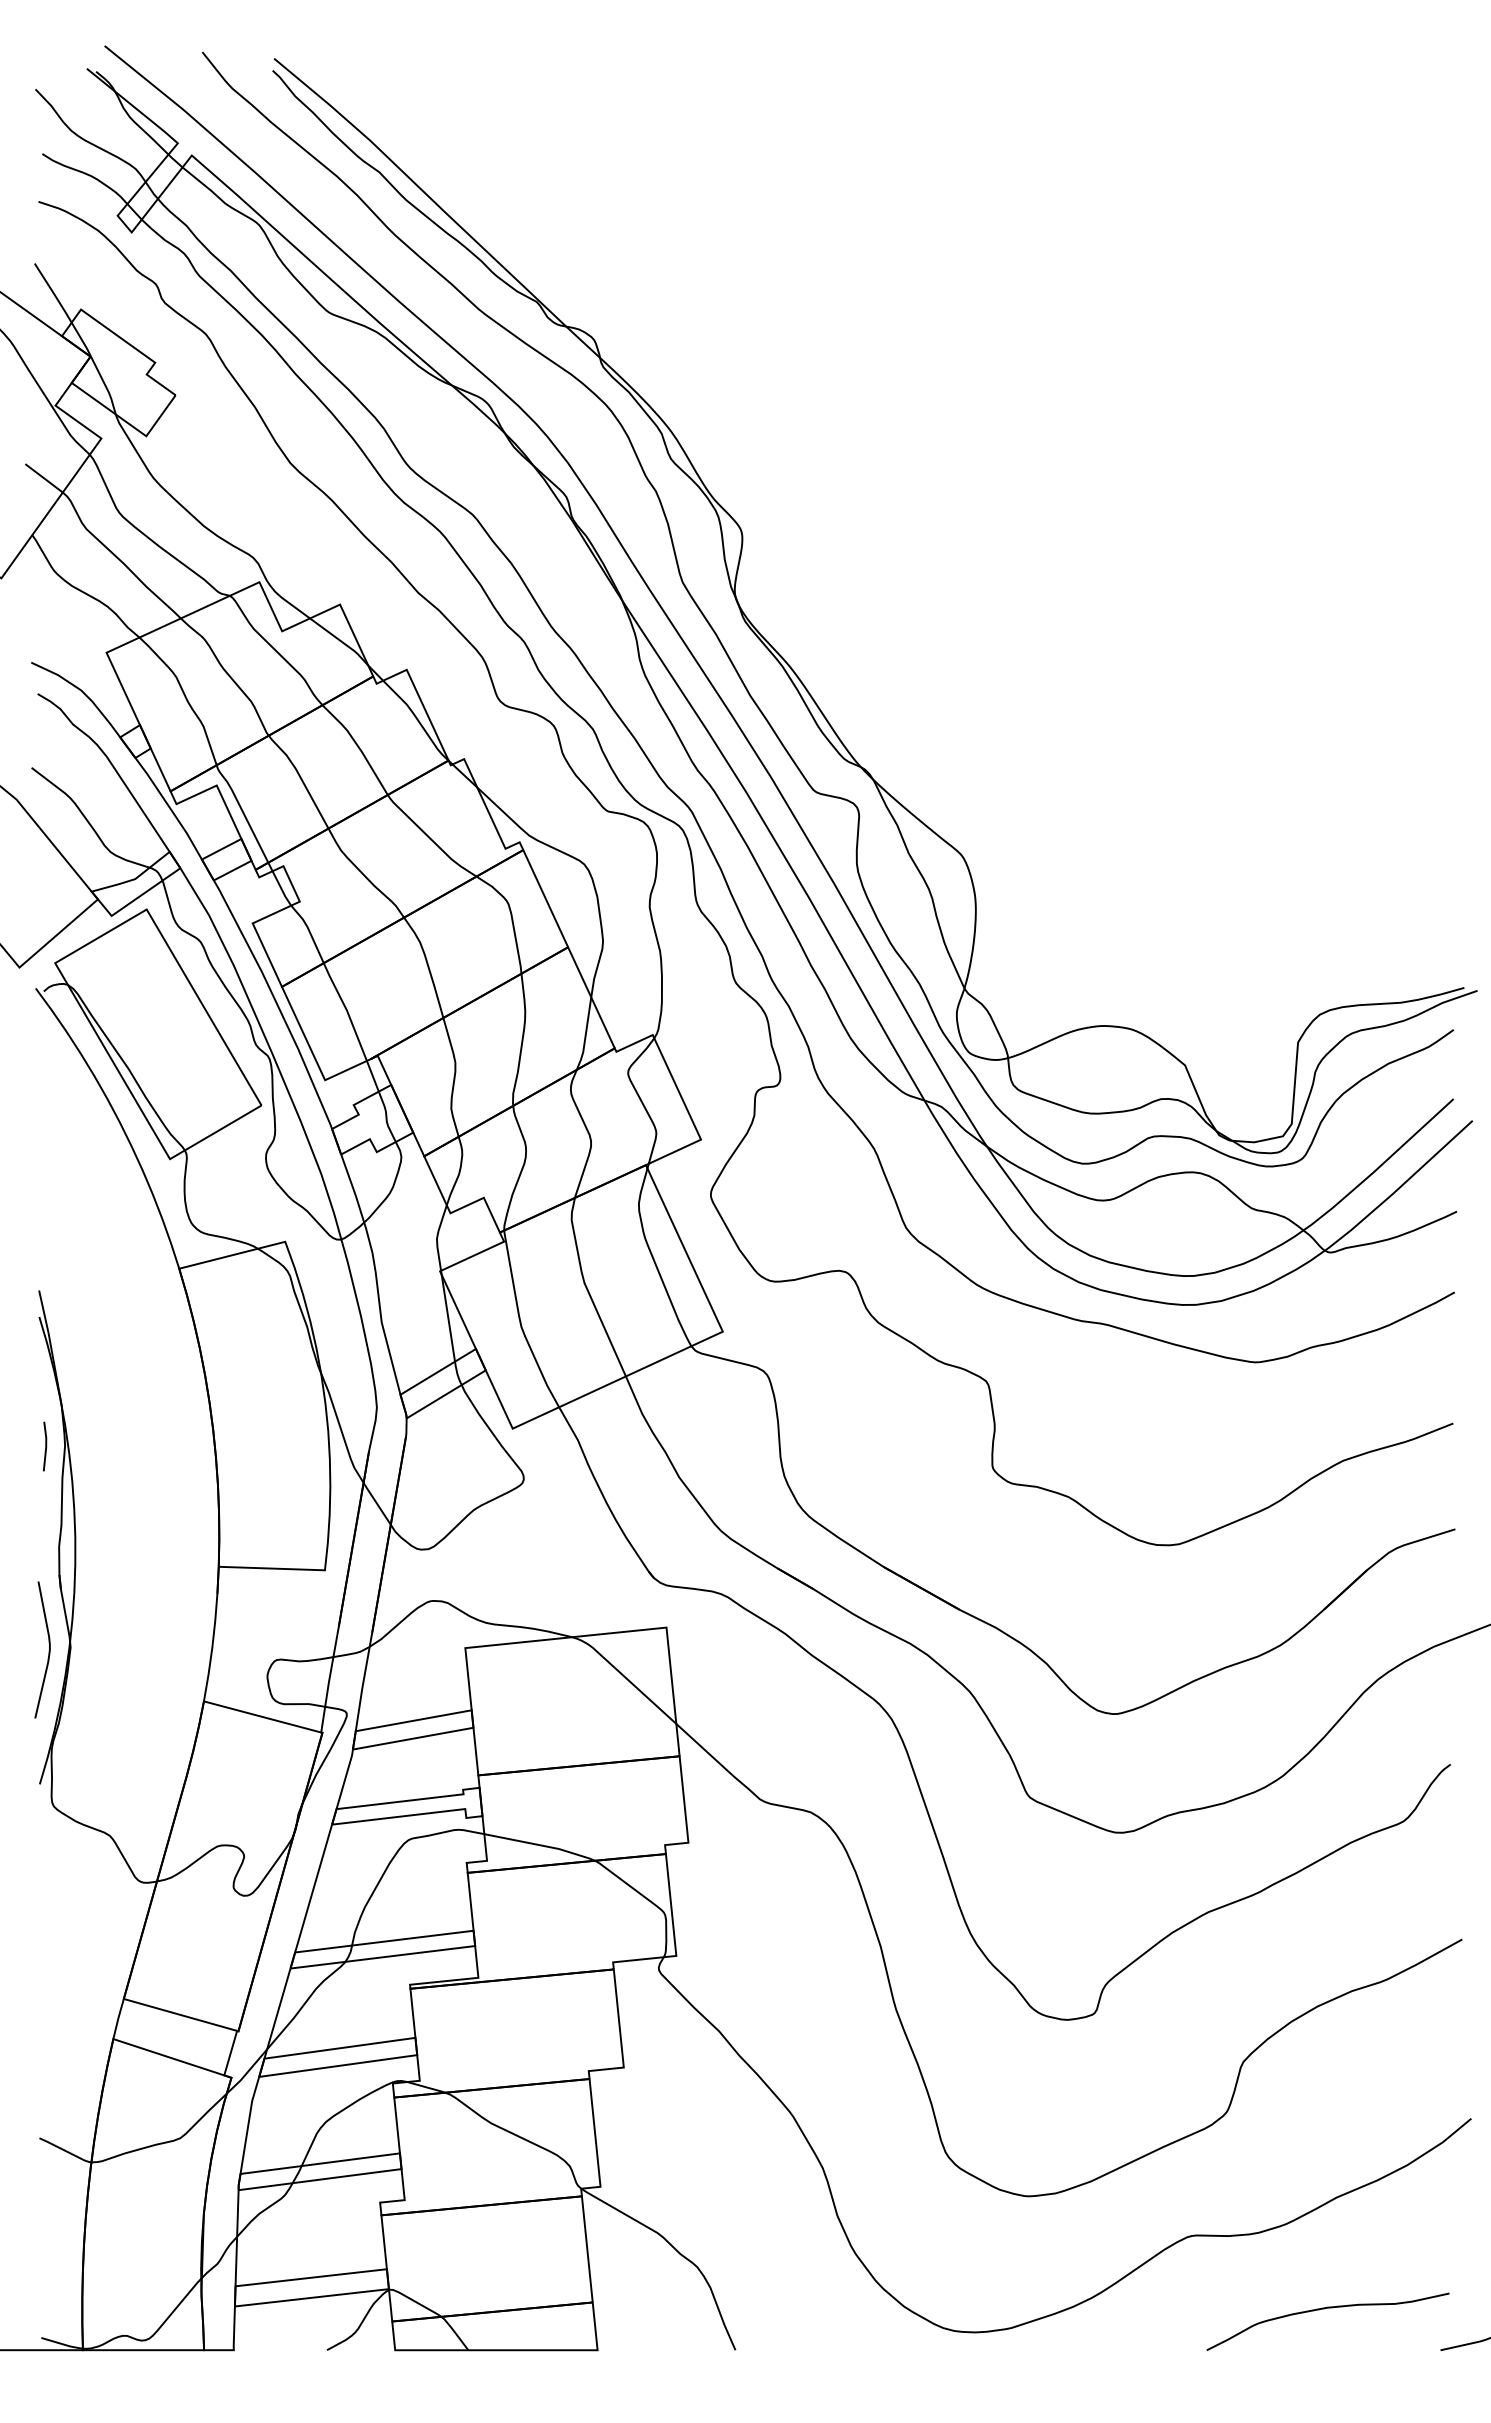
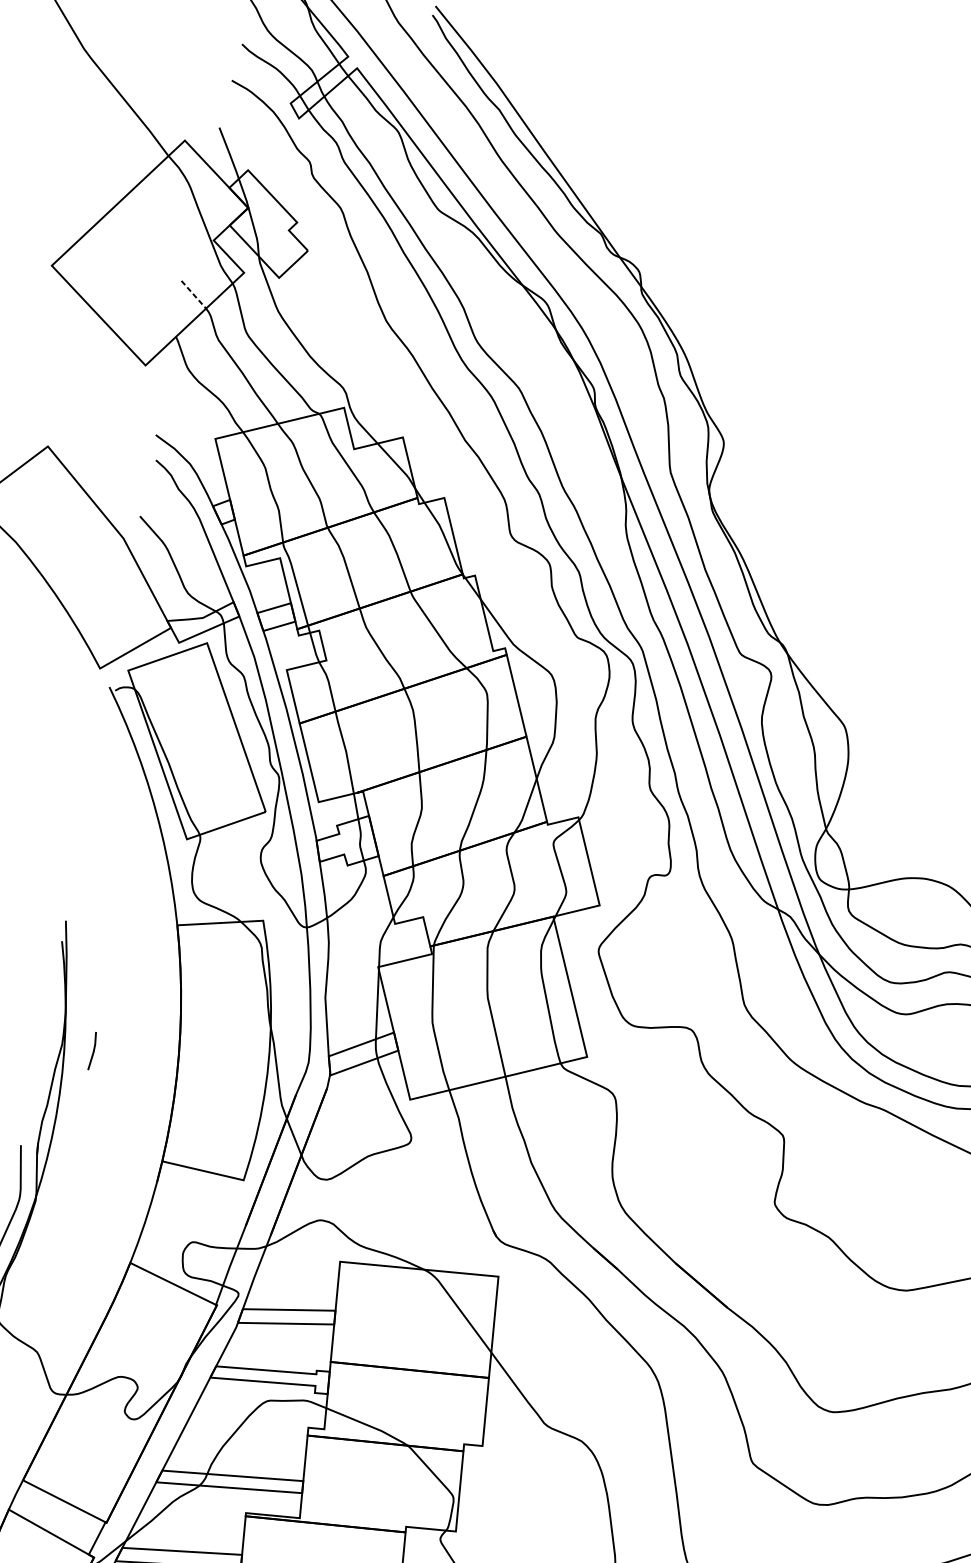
line: (44, 478) -> (194, 294), solid -> dashed
line: (45, 1446) -> (93, 1051), moved

